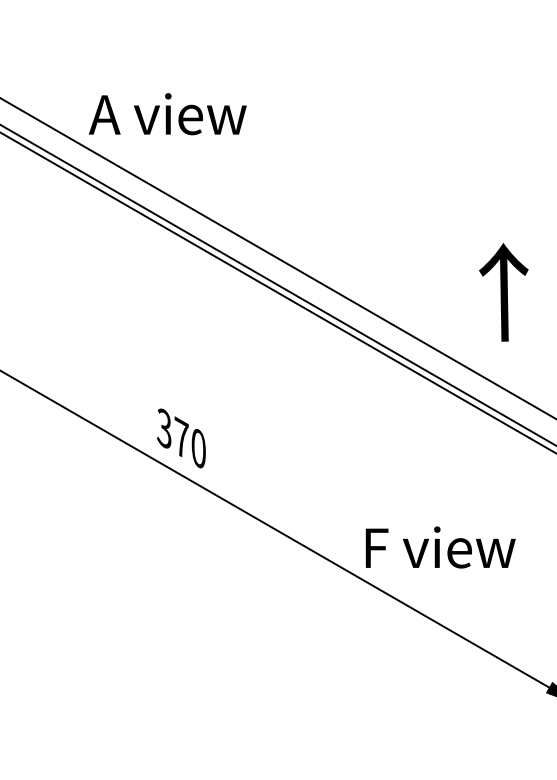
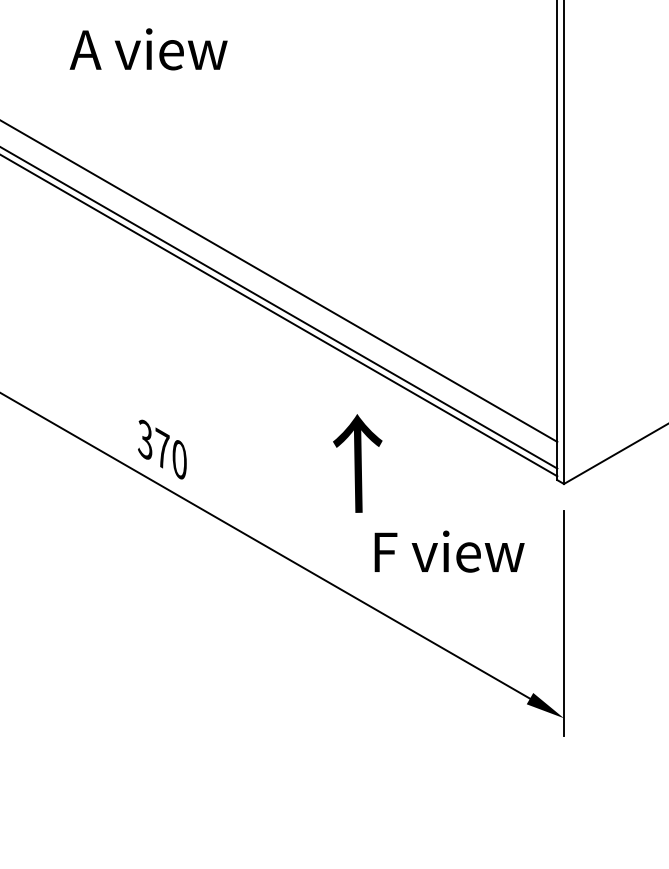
text: (167, 114) -> (148, 49), moved
text: (503, 292) -> (357, 463), moved
text: (440, 547) -> (449, 551), moved

